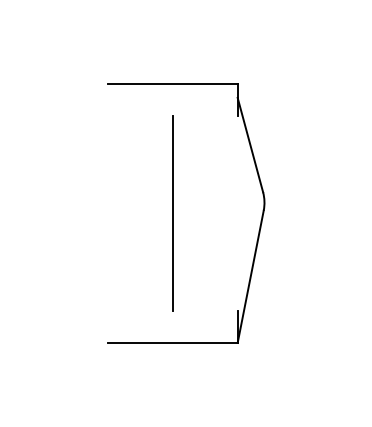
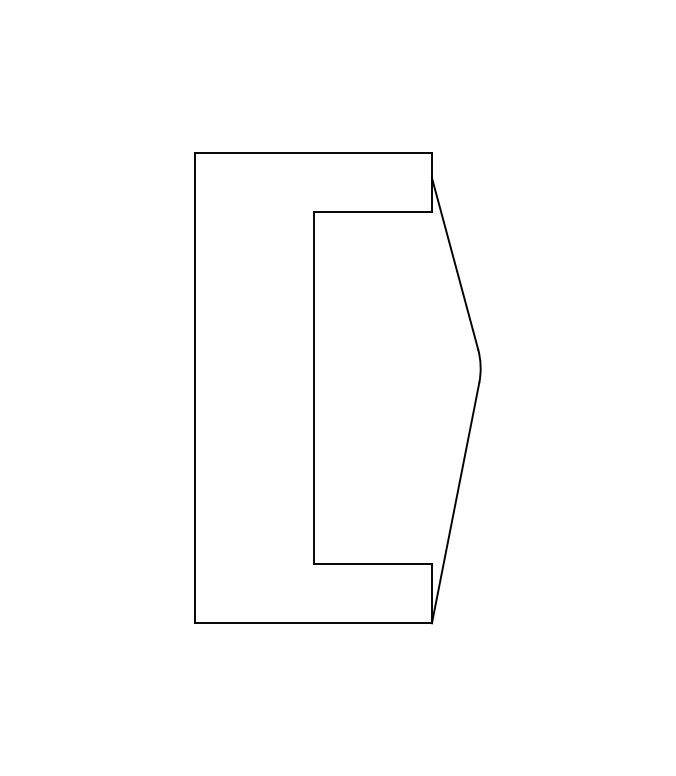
line: (204, 116) -> (371, 211), added
line: (107, 213) -> (195, 388), added
line: (204, 310) -> (371, 564), added

